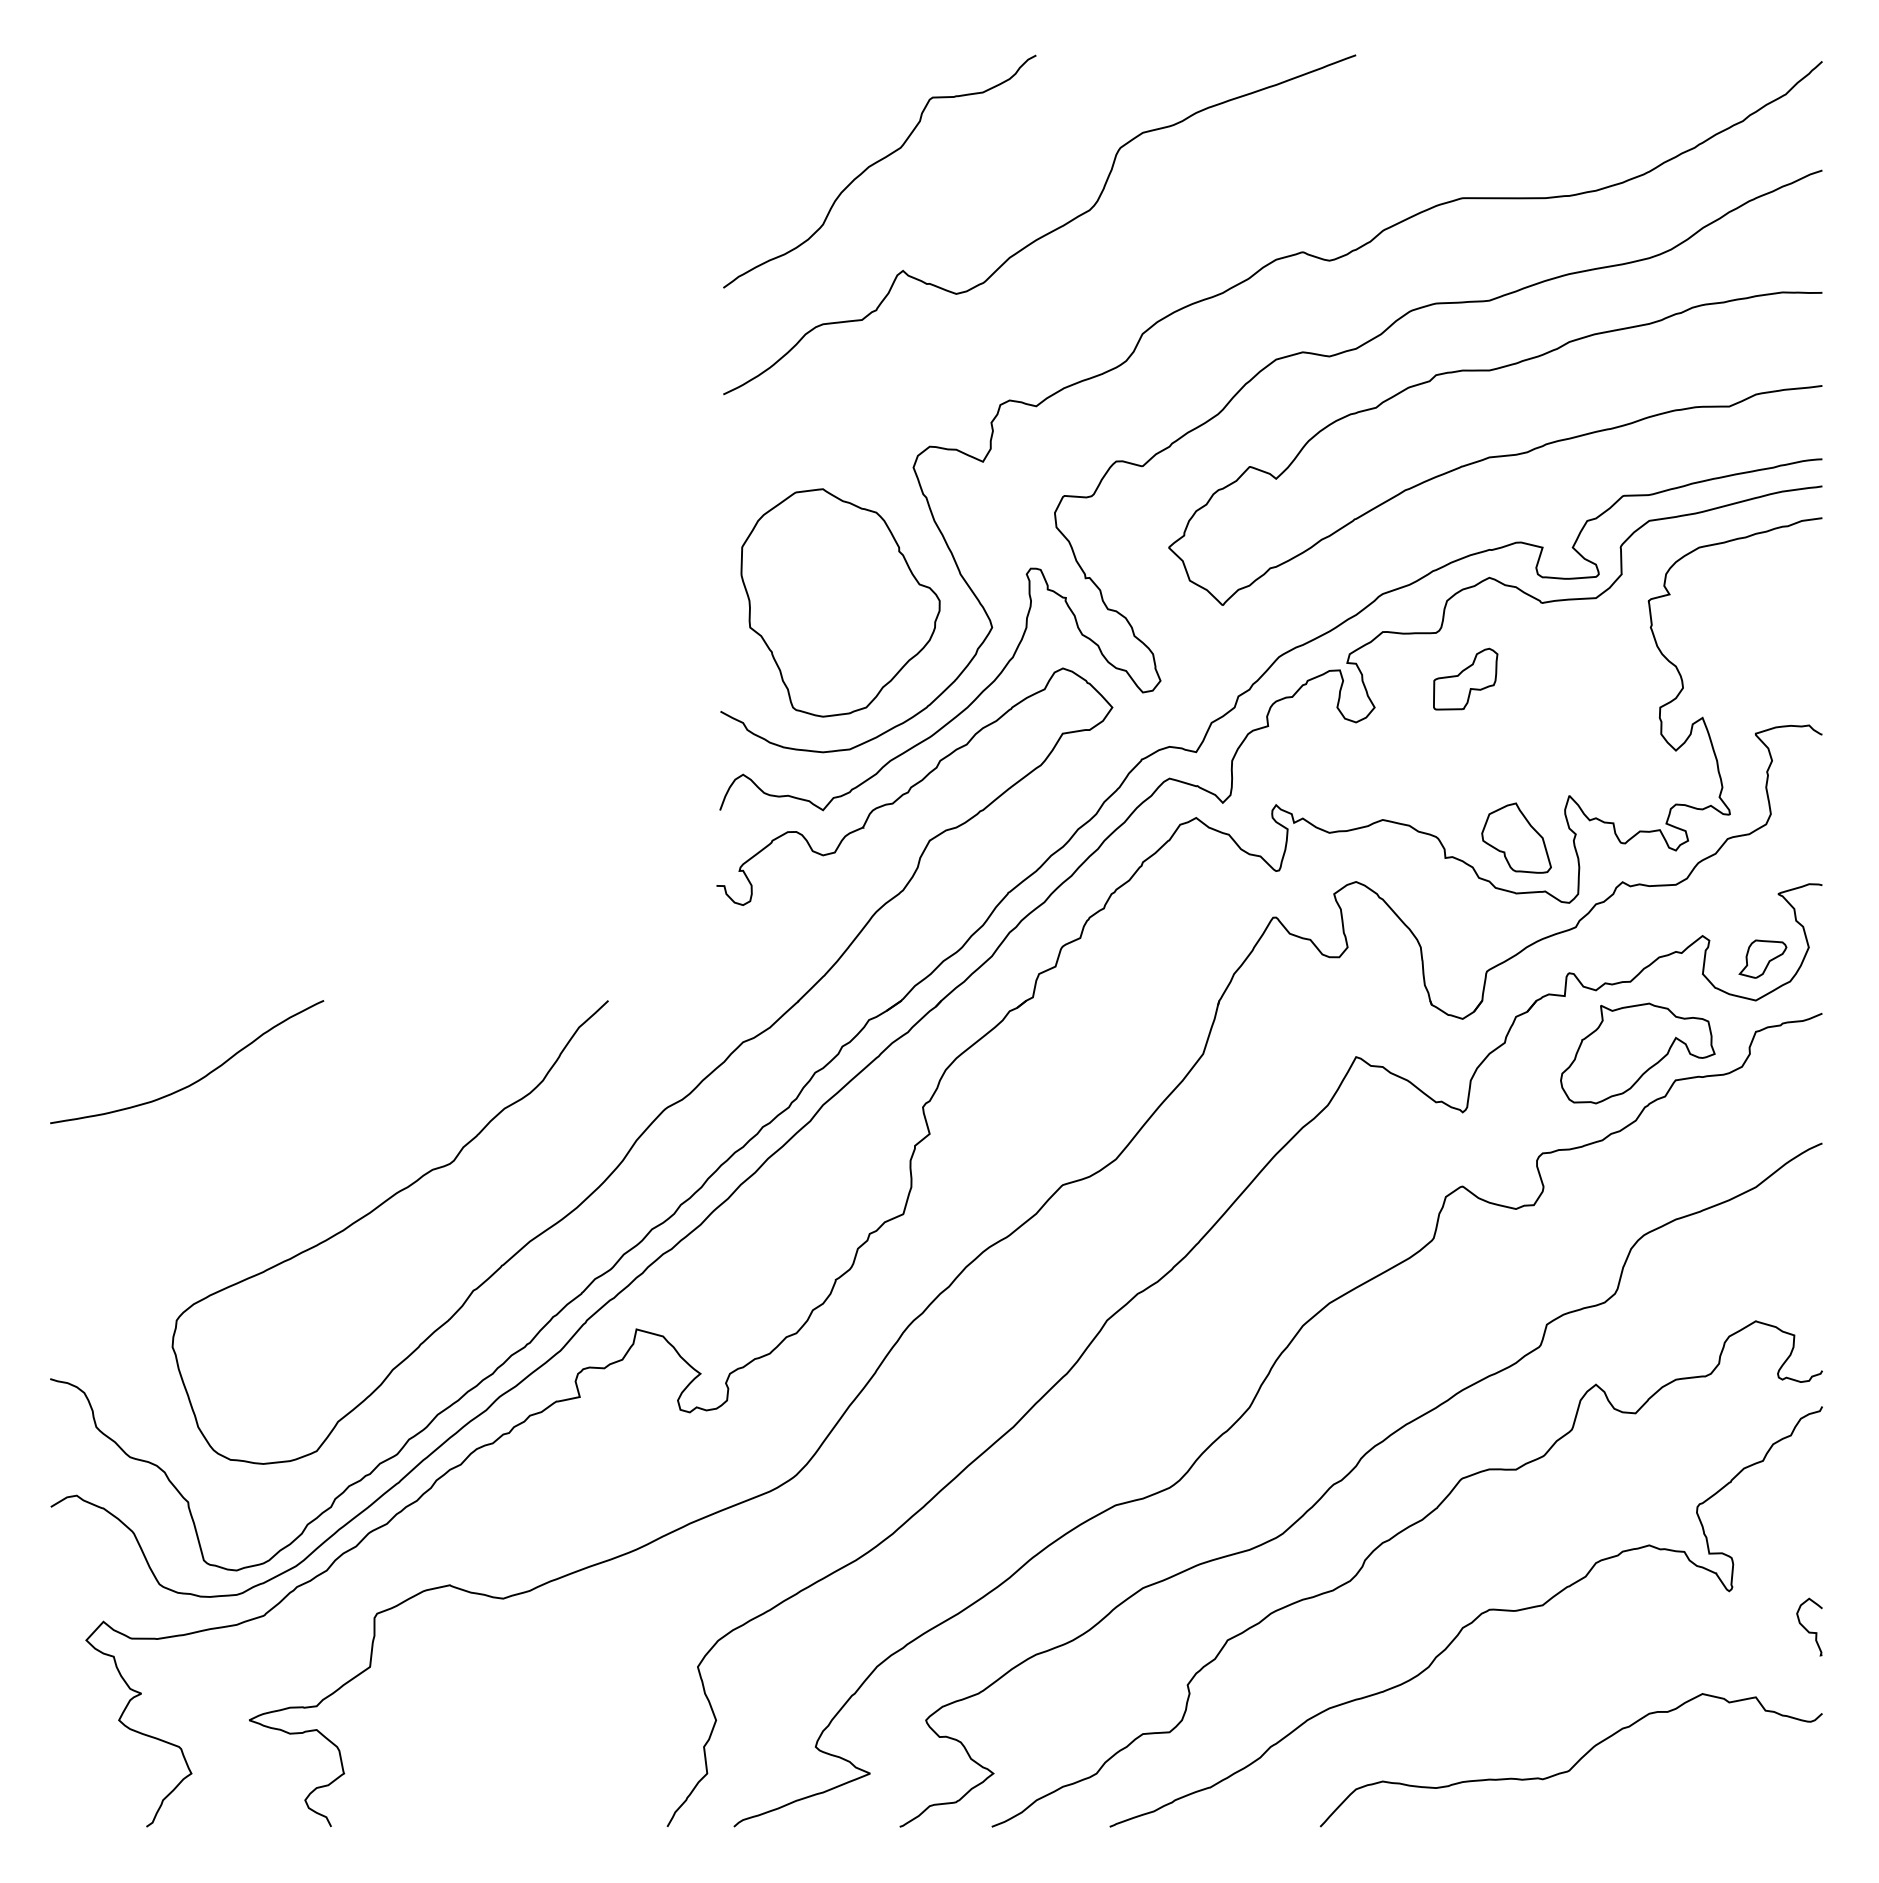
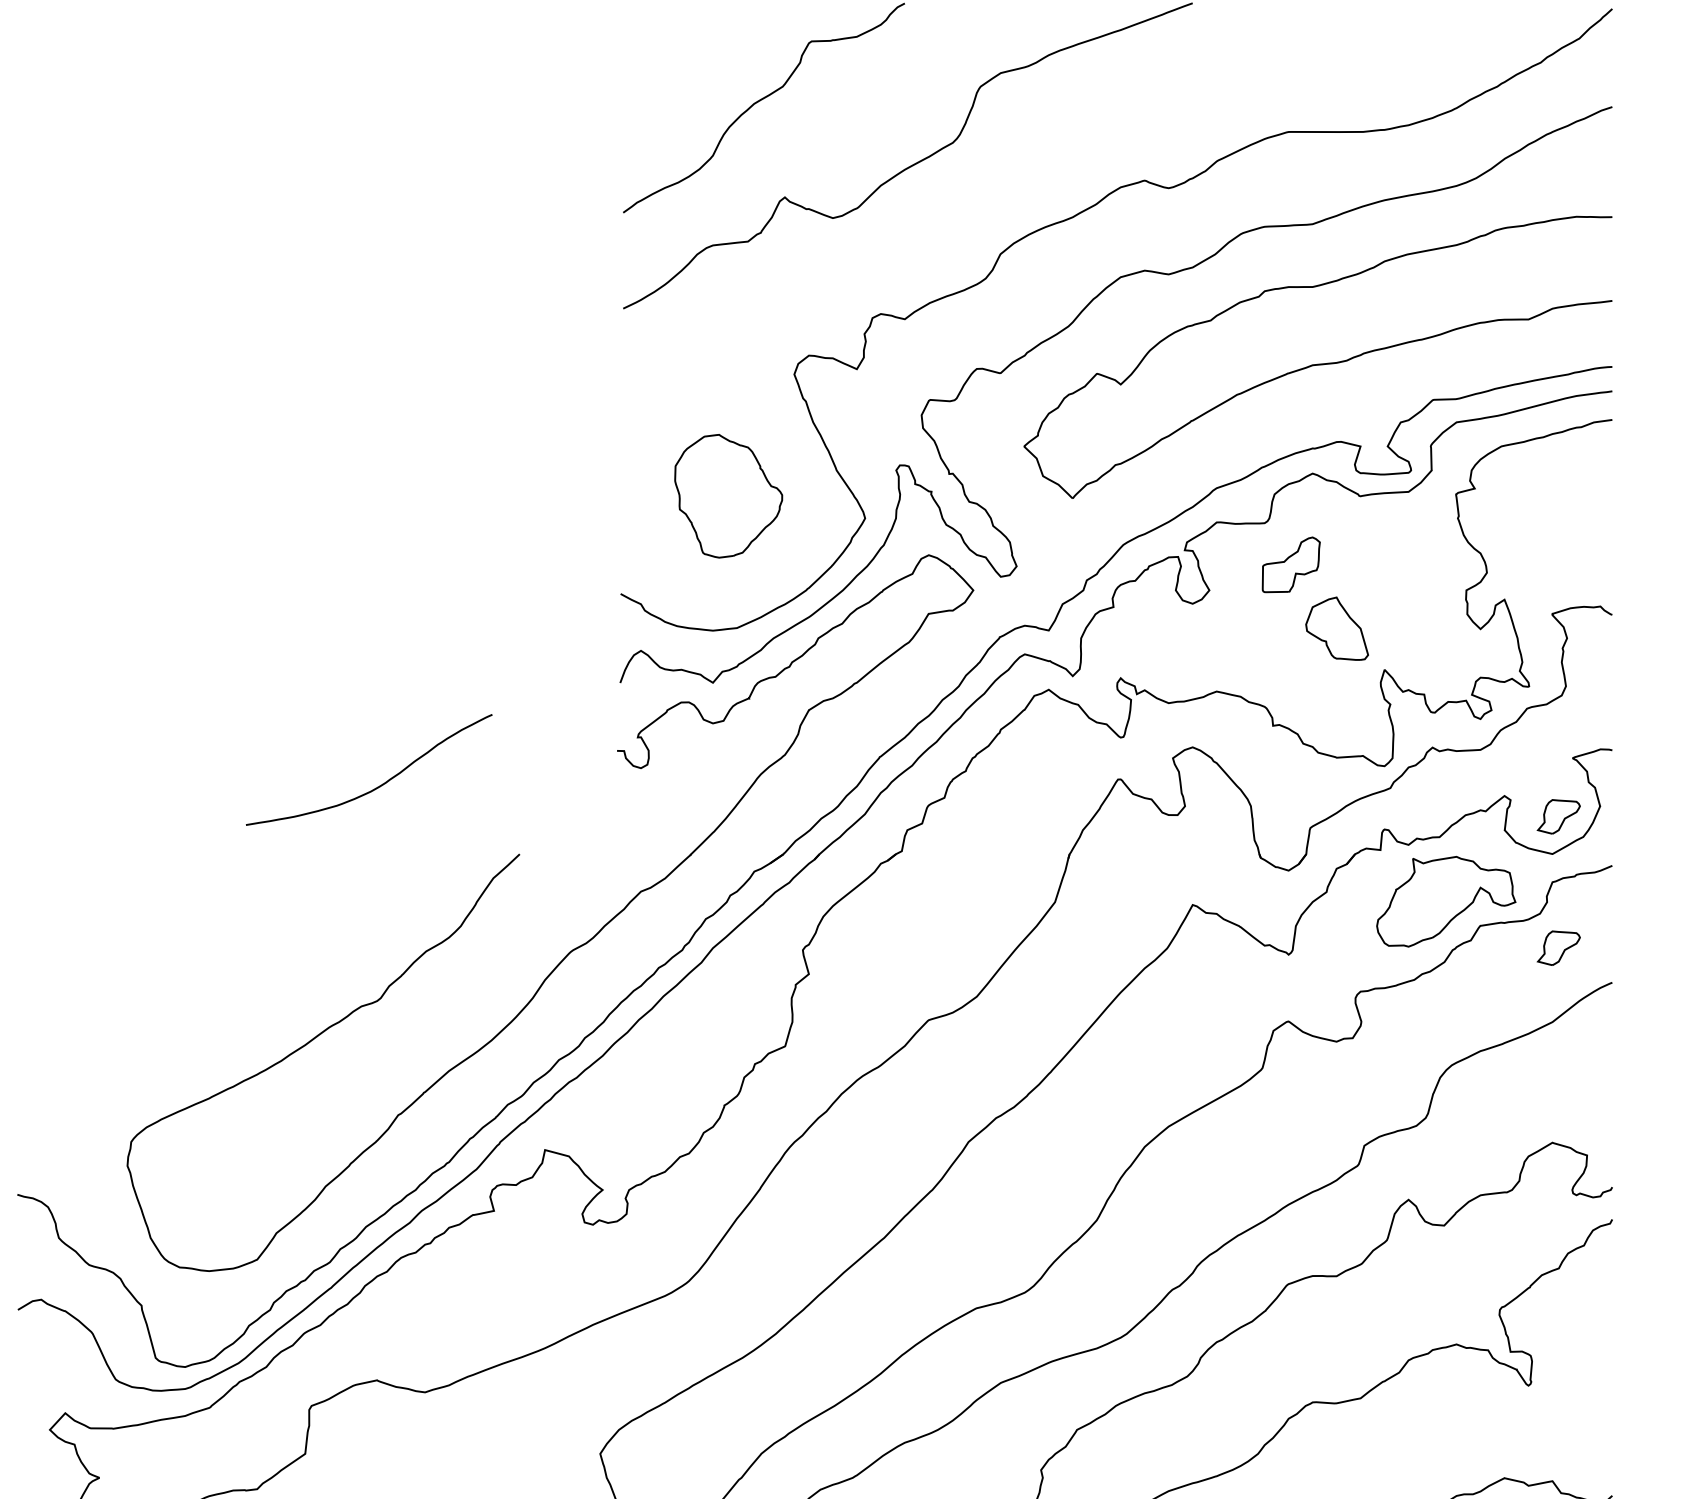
part: (840, 602) -> (728, 495), size x0.6
part: (1516, 837) -> (1337, 628), moved
curve: (196, 1080) -> (377, 786), moved
part: (1762, 1104) -> (1558, 947), added
curve: (1806, 1628) -> (1598, 1419), removed

